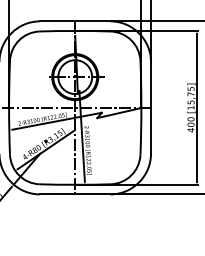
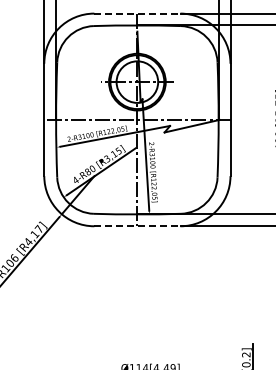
line: (75, 21) -> (137, 13), solid -> dashed
line: (75, 194) -> (137, 226), solid -> dashed

